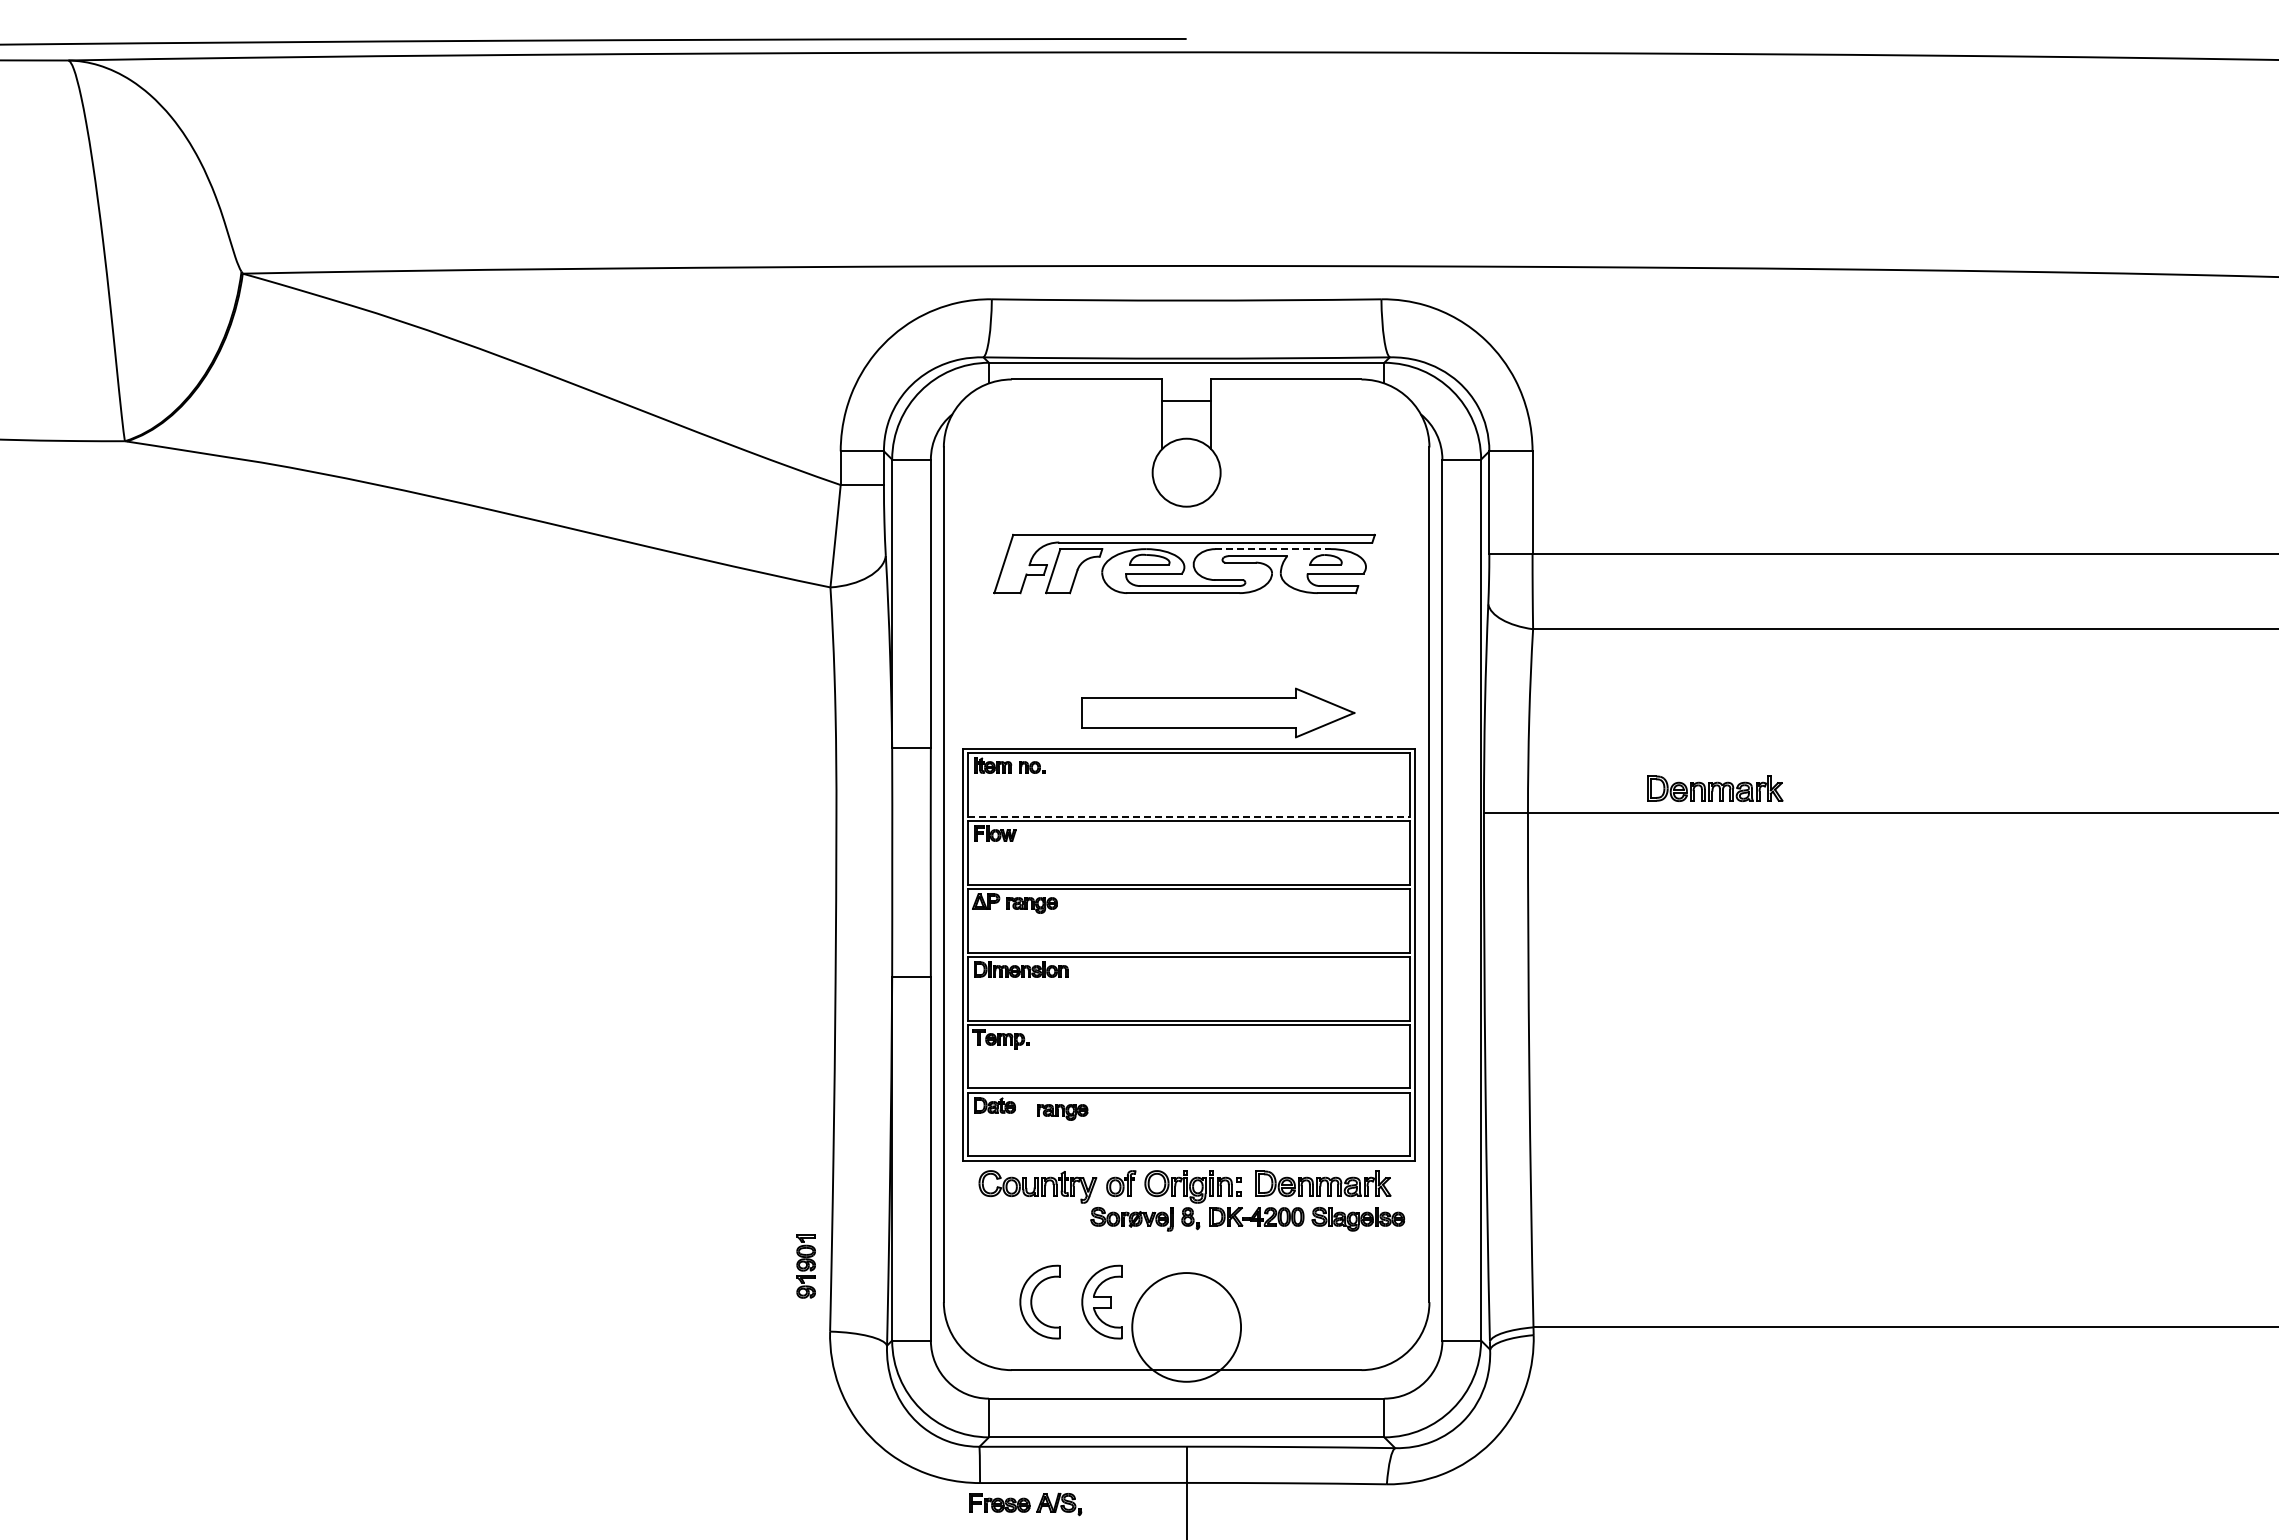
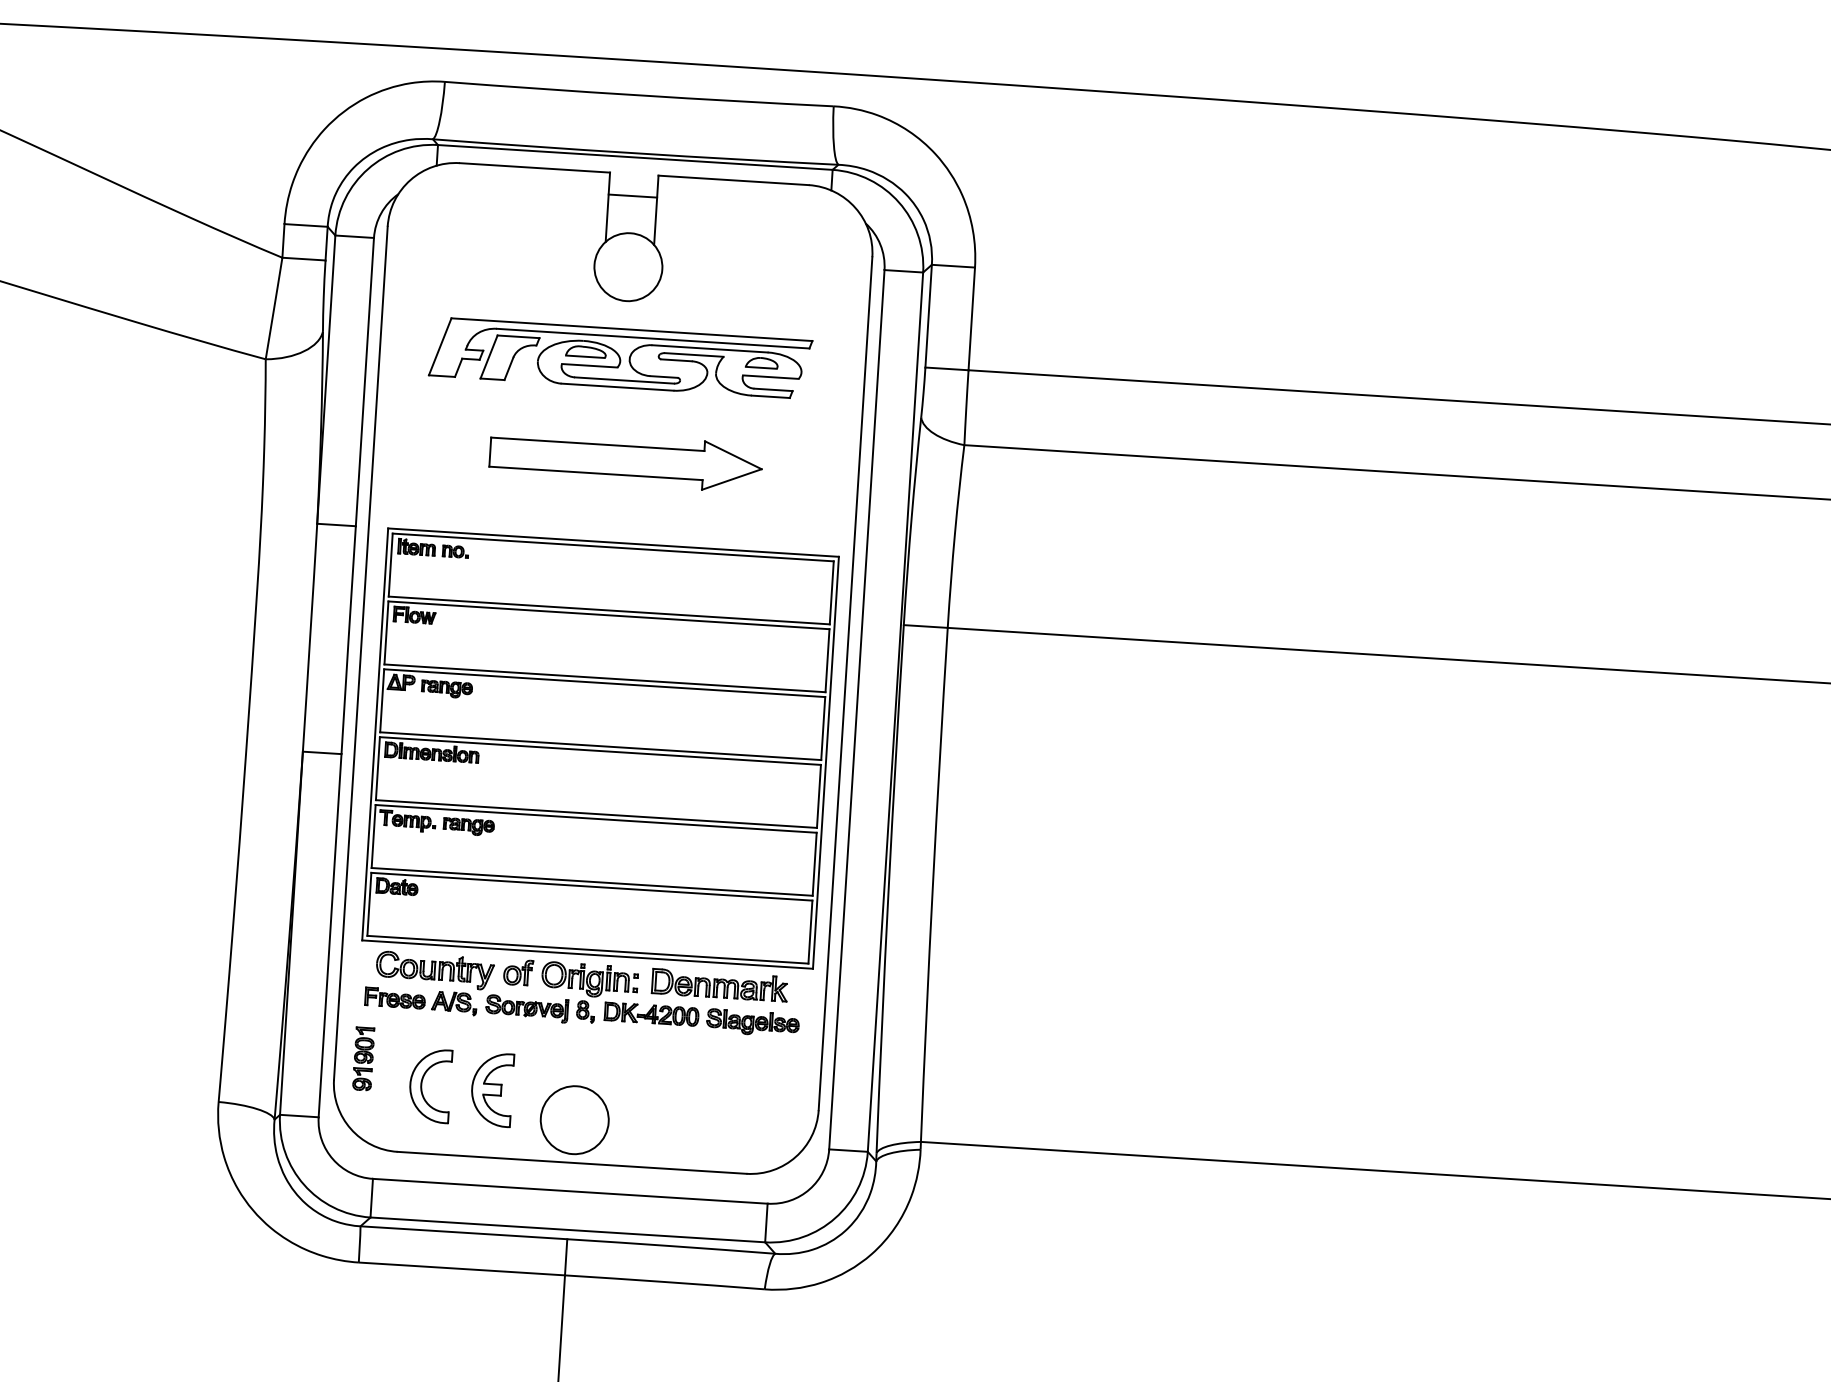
line: (1273, 549) -> (710, 349), dashed -> solid
part: (1218, 712) -> (626, 460), moved
part: (1715, 788) -> (1136, 615), removed
line: (1189, 816) -> (609, 610), dashed -> solid
part: (1062, 1112) -> (468, 827), moved
part: (805, 1266) -> (363, 1058), moved
circle: (1186, 1327) -> (574, 1120), size x0.62
part: (1025, 1504) -> (420, 1001), moved

